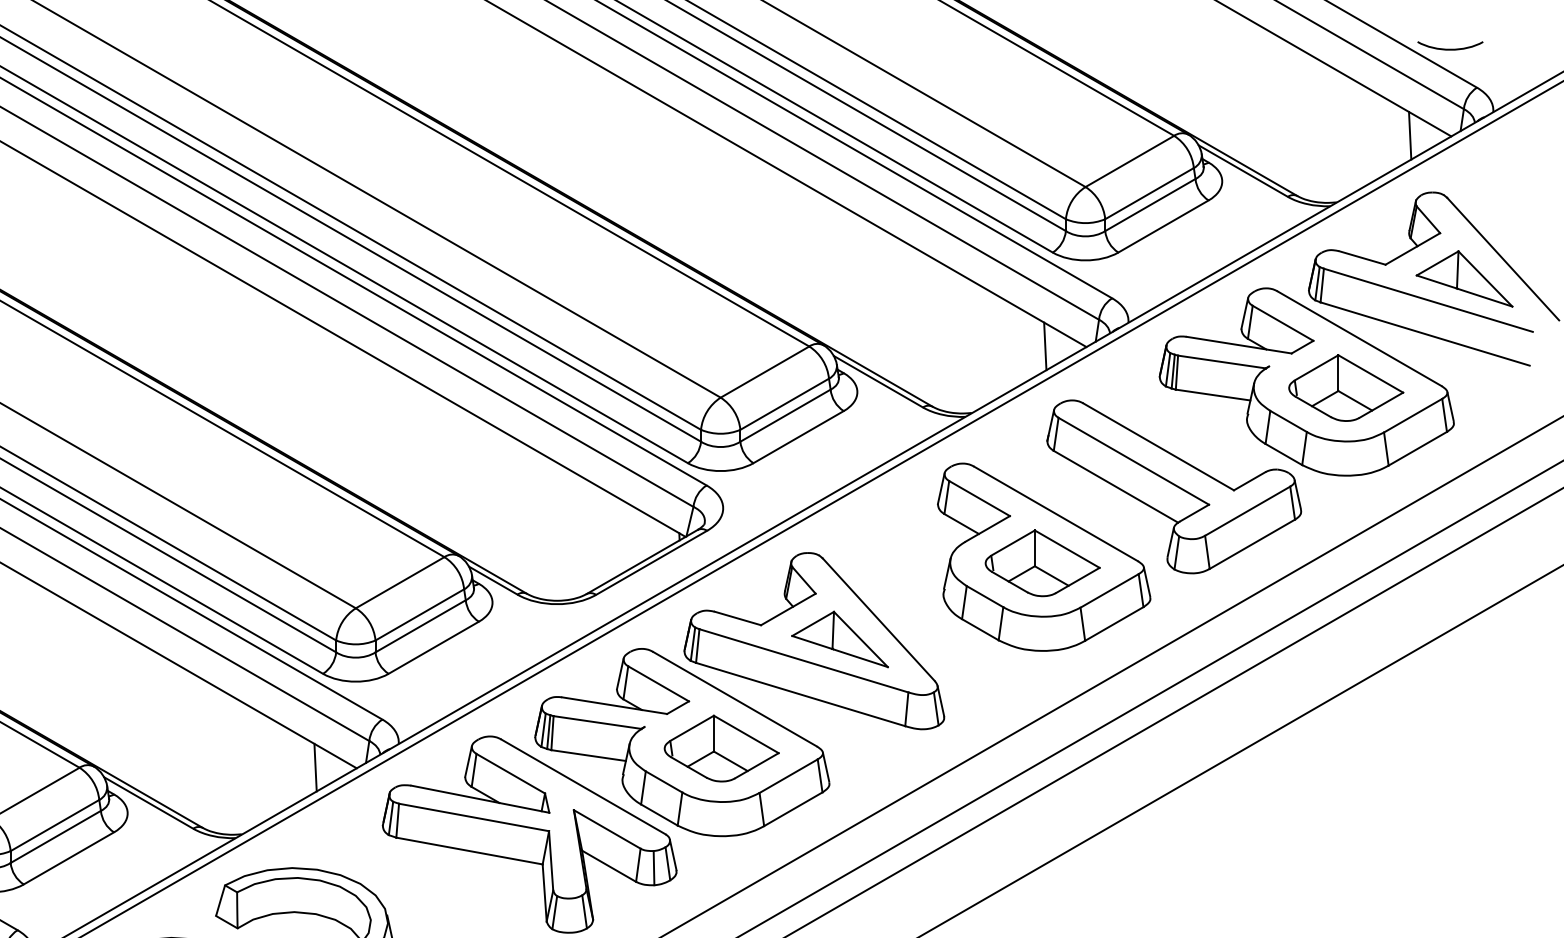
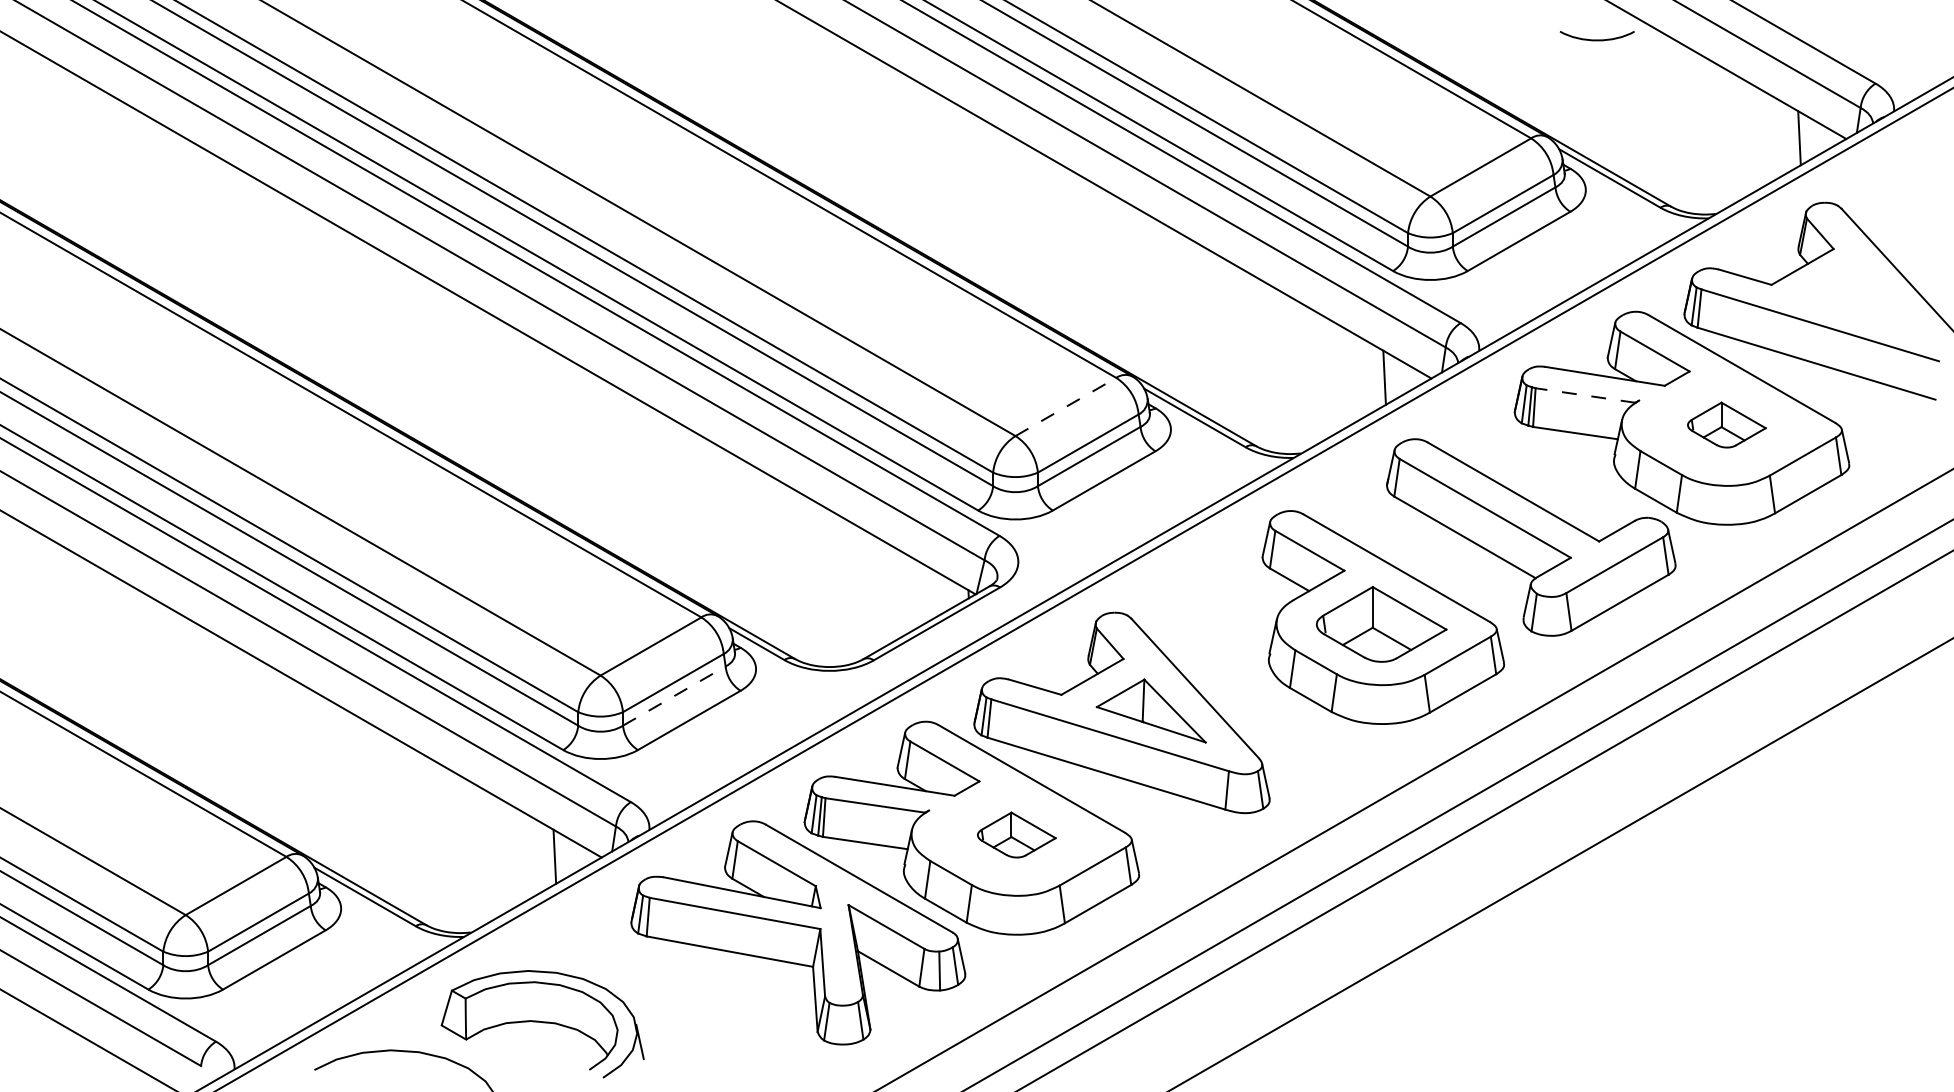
curve: (1449, 48) -> (1596, 39), moved
part: (1464, 278) -> (1861, 300), removed
line: (1221, 361) -> (1585, 395), solid -> dashed
line: (765, 371) -> (1066, 406), solid -> dashed
part: (1345, 387) -> (1726, 424), size x0.6
line: (420, 625) -> (674, 695), solid -> dashed
part: (721, 748) -> (1016, 834), size x0.6

